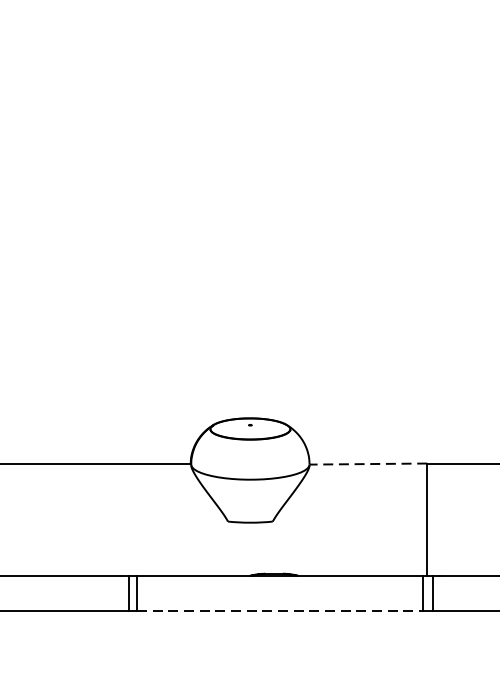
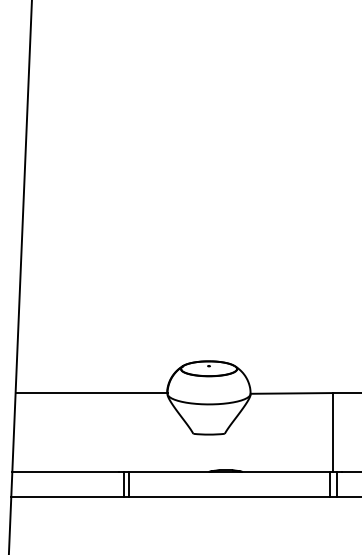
line: (367, 464) -> (291, 393), dashed -> solid
line: (280, 610) -> (230, 496), dashed -> solid

